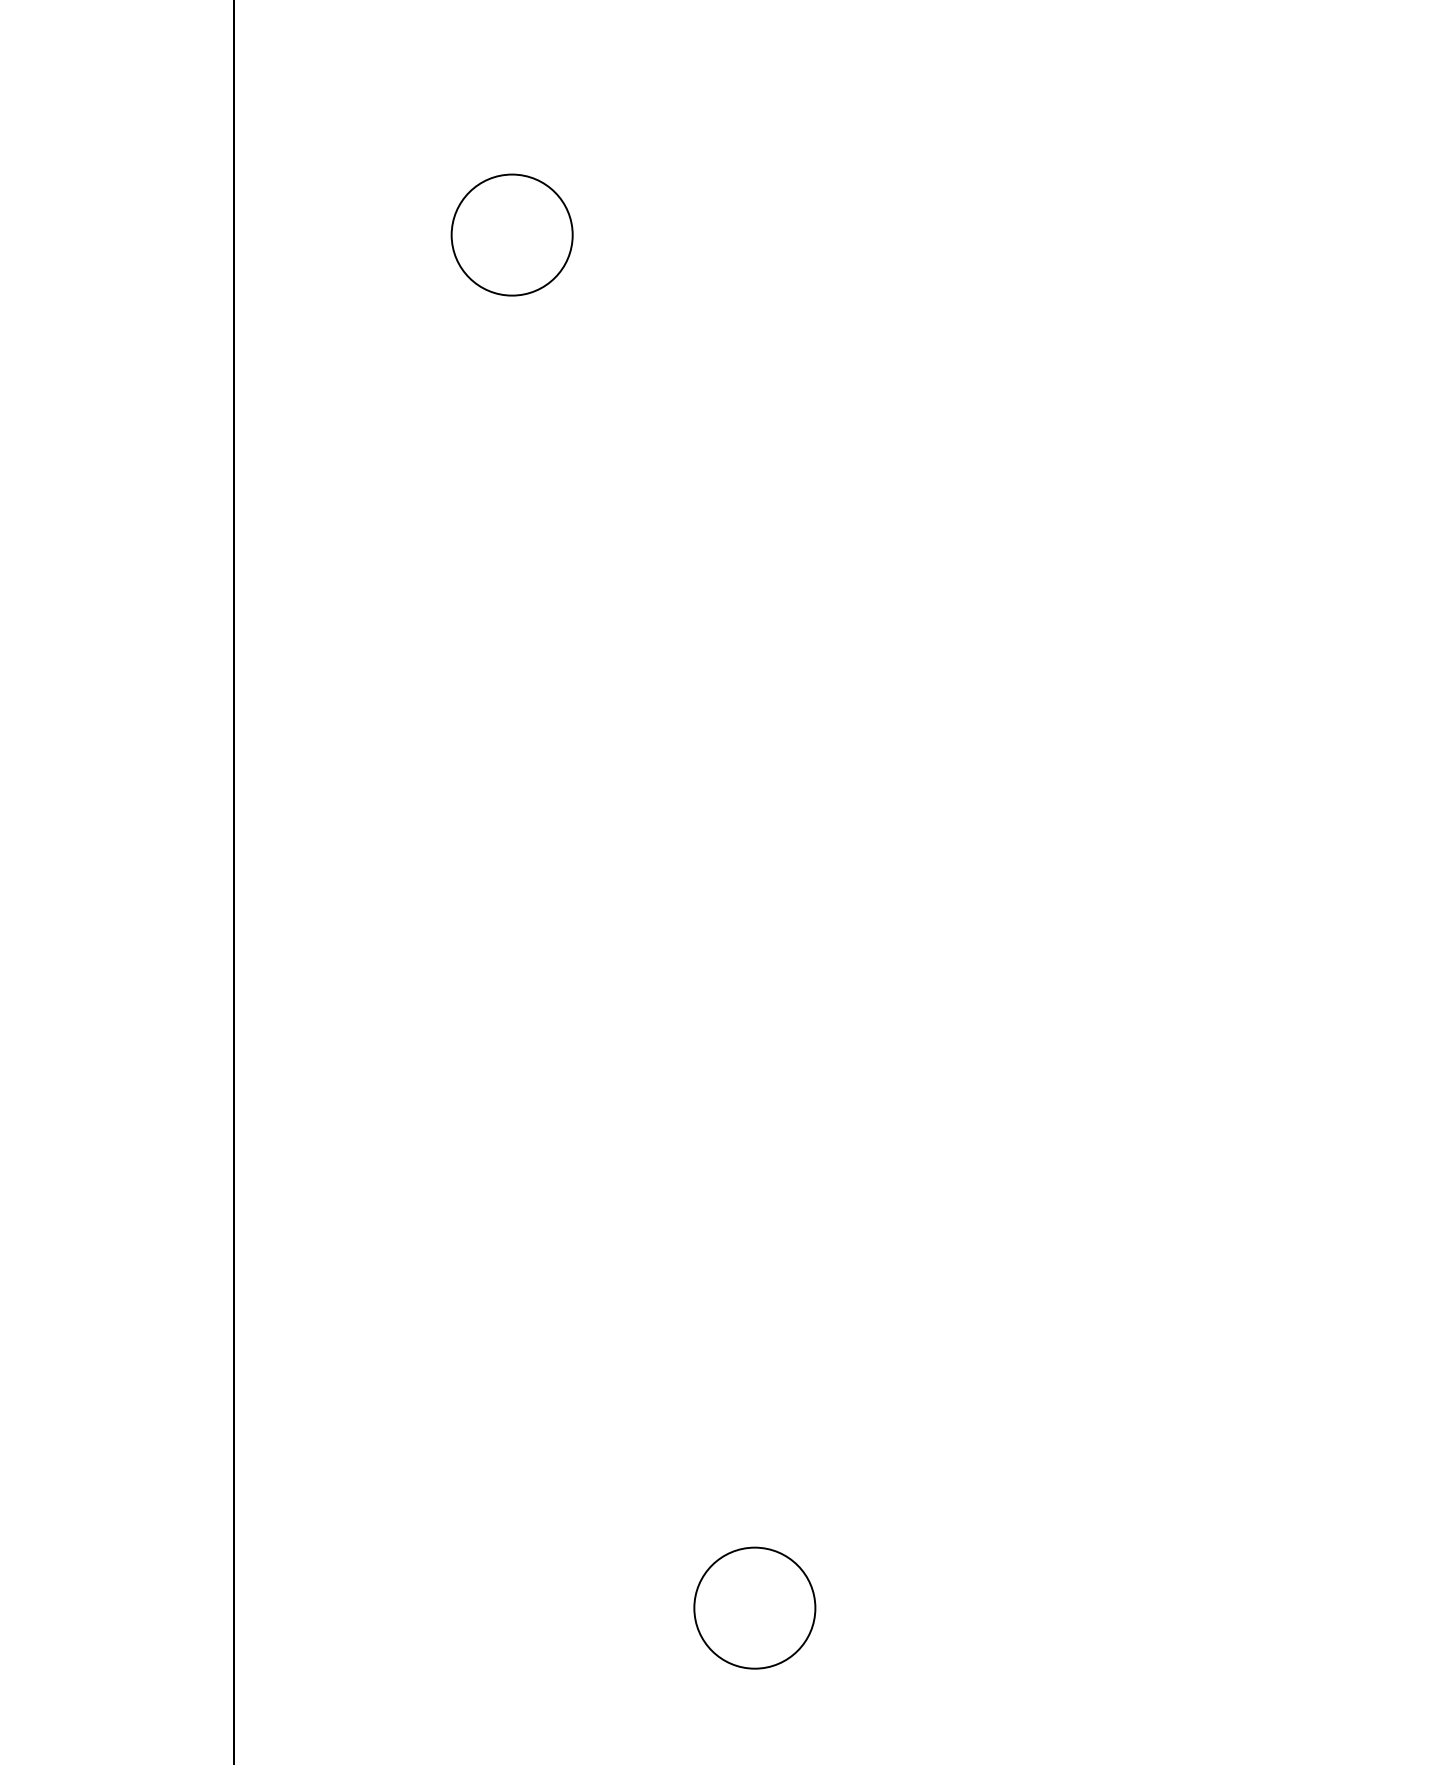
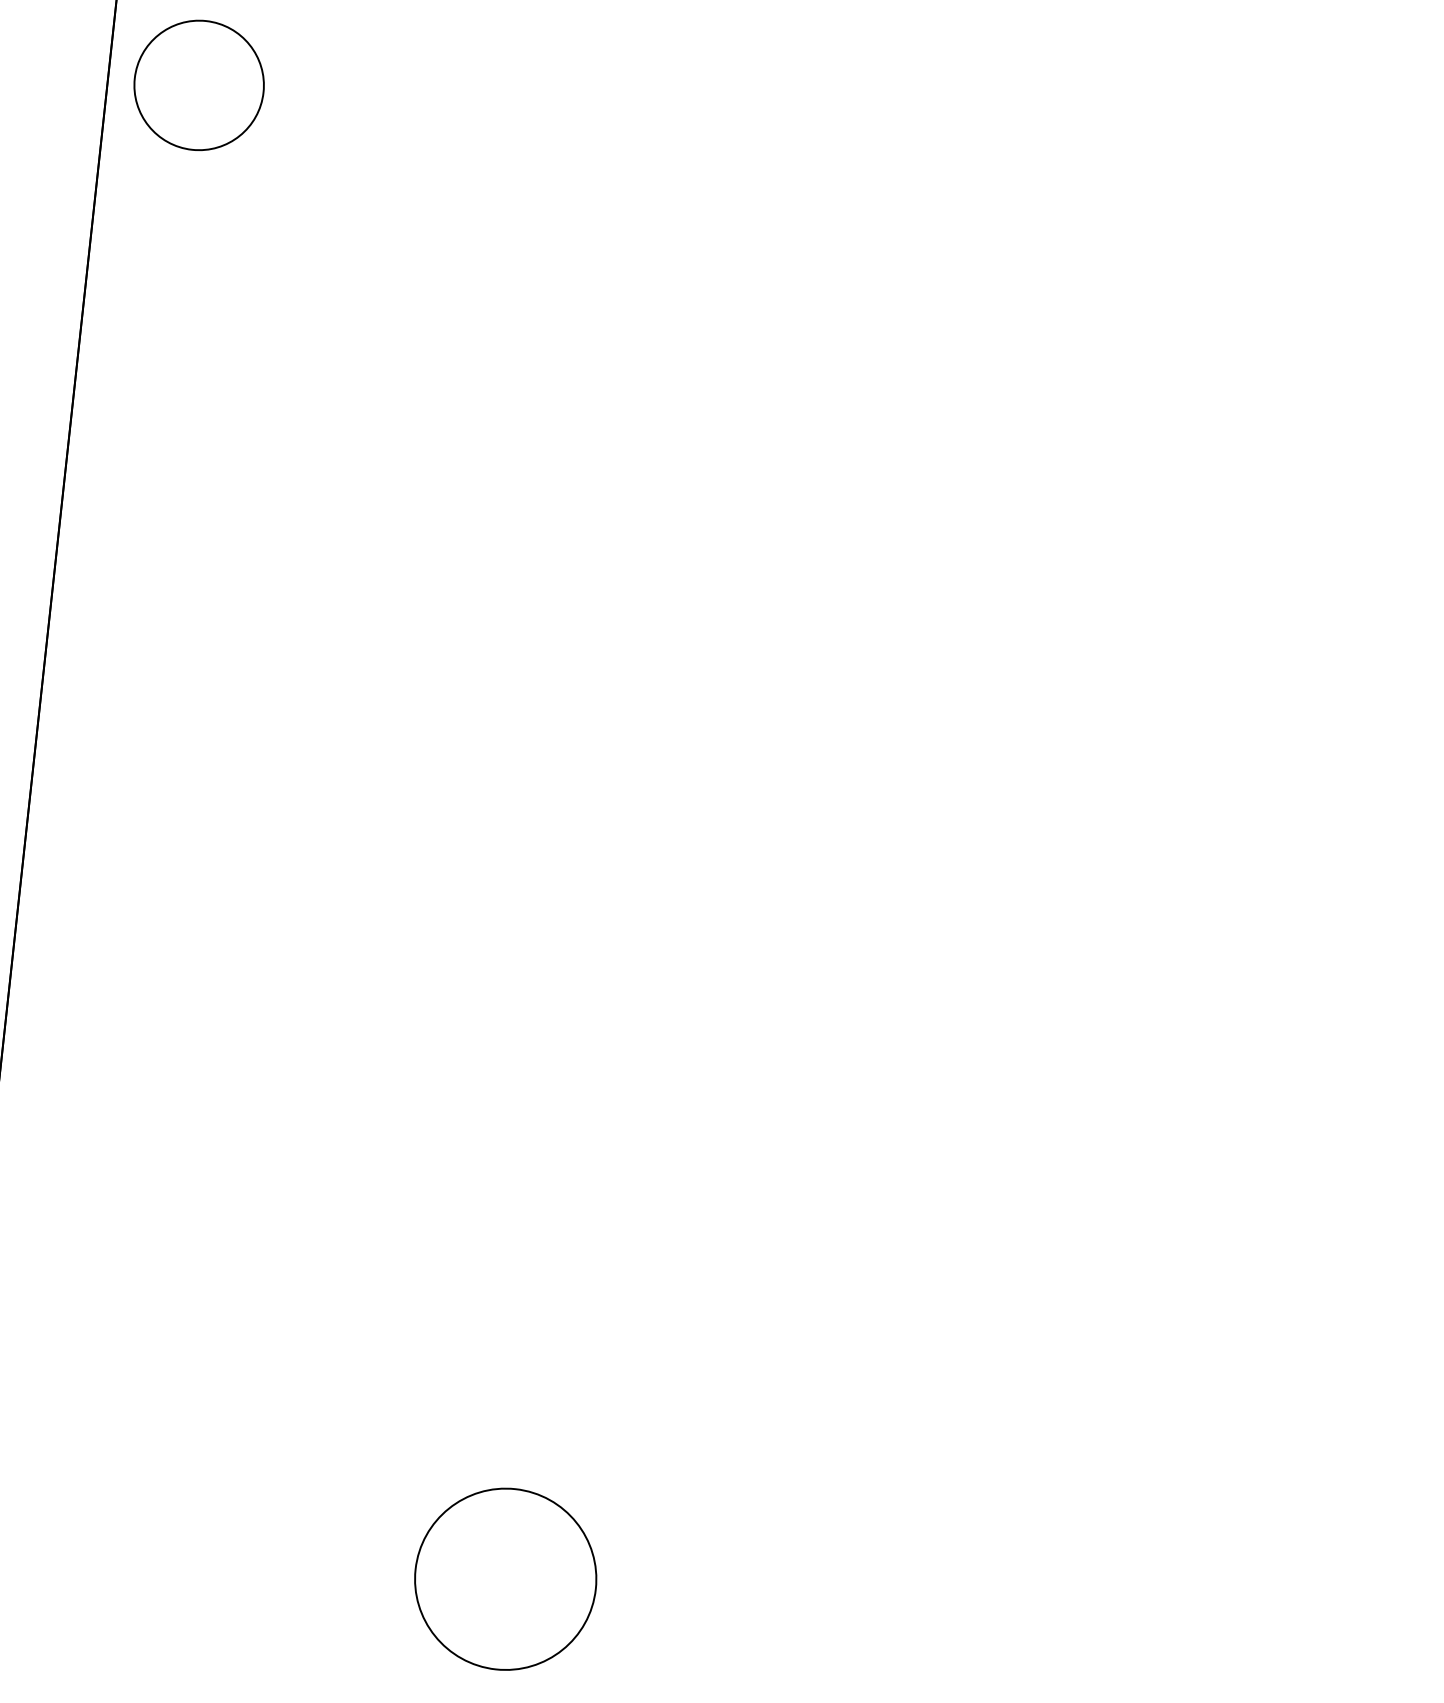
circle: (511, 234) -> (198, 84), moved
circle: (754, 1607) -> (505, 1578), size x1.4

